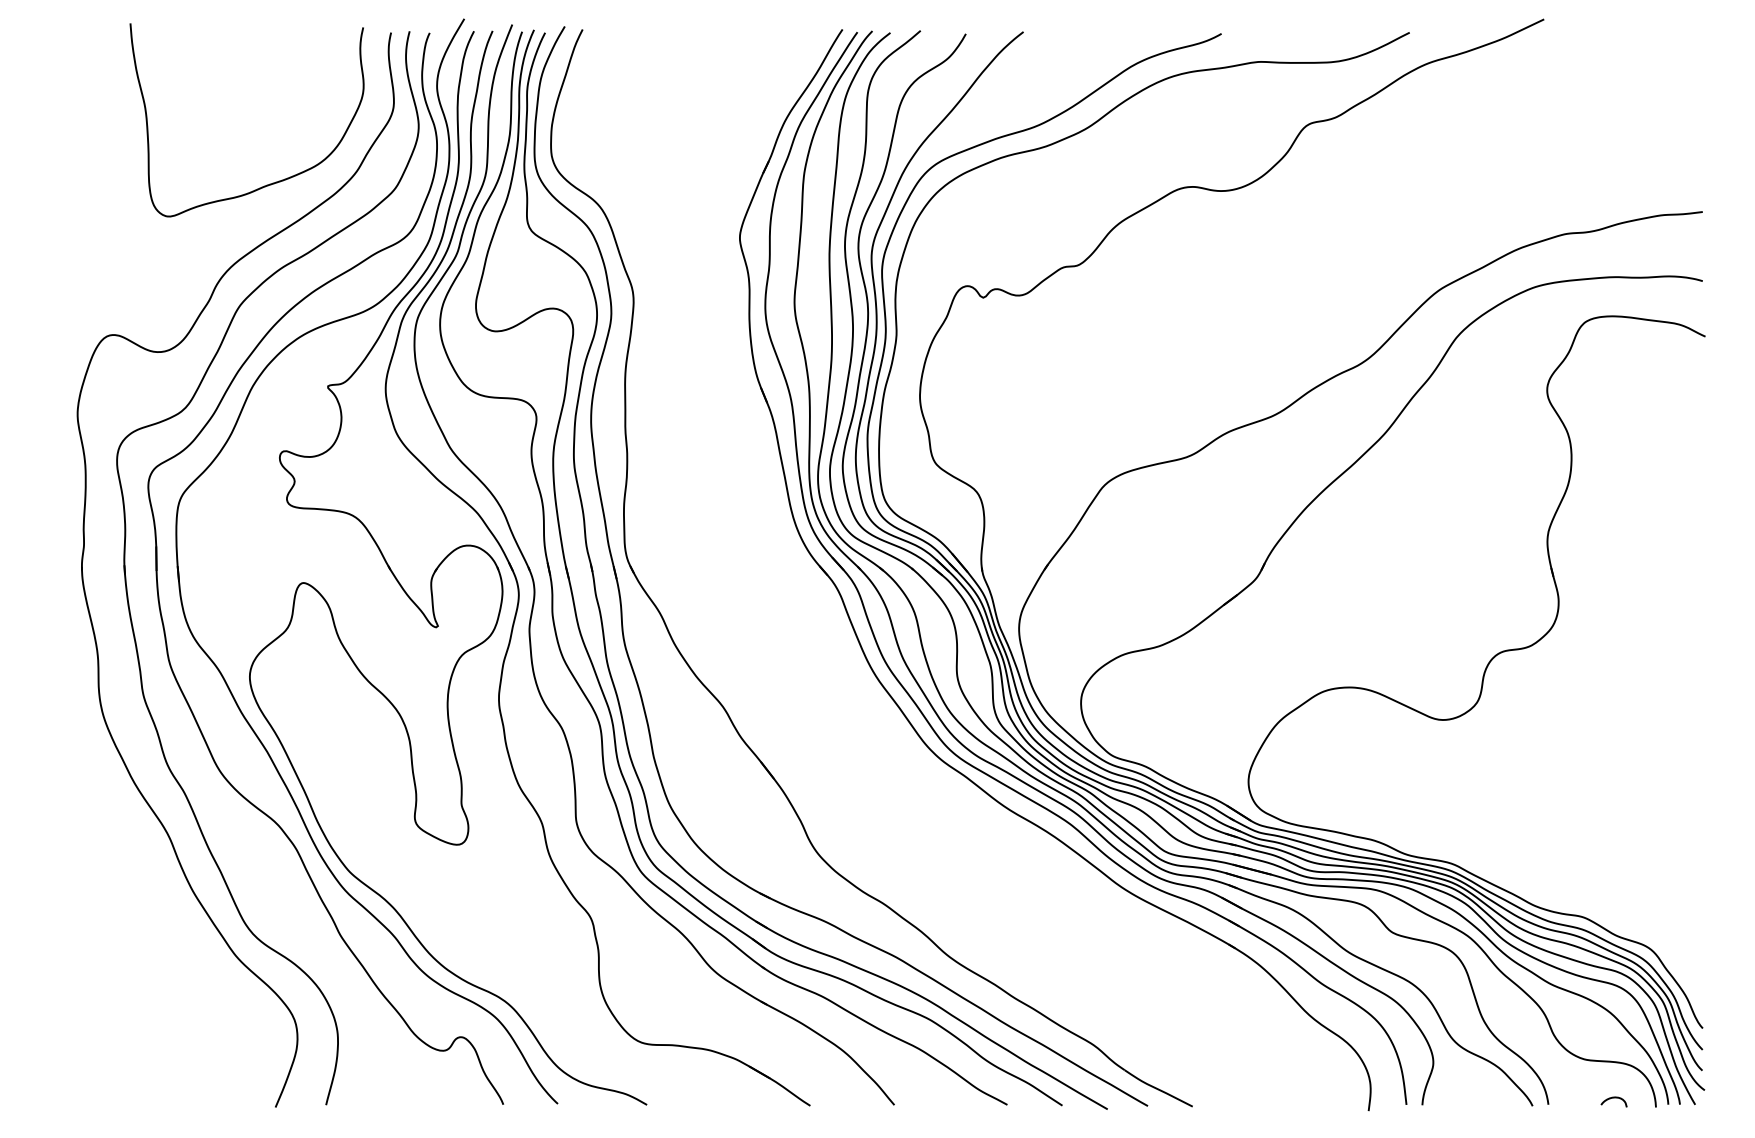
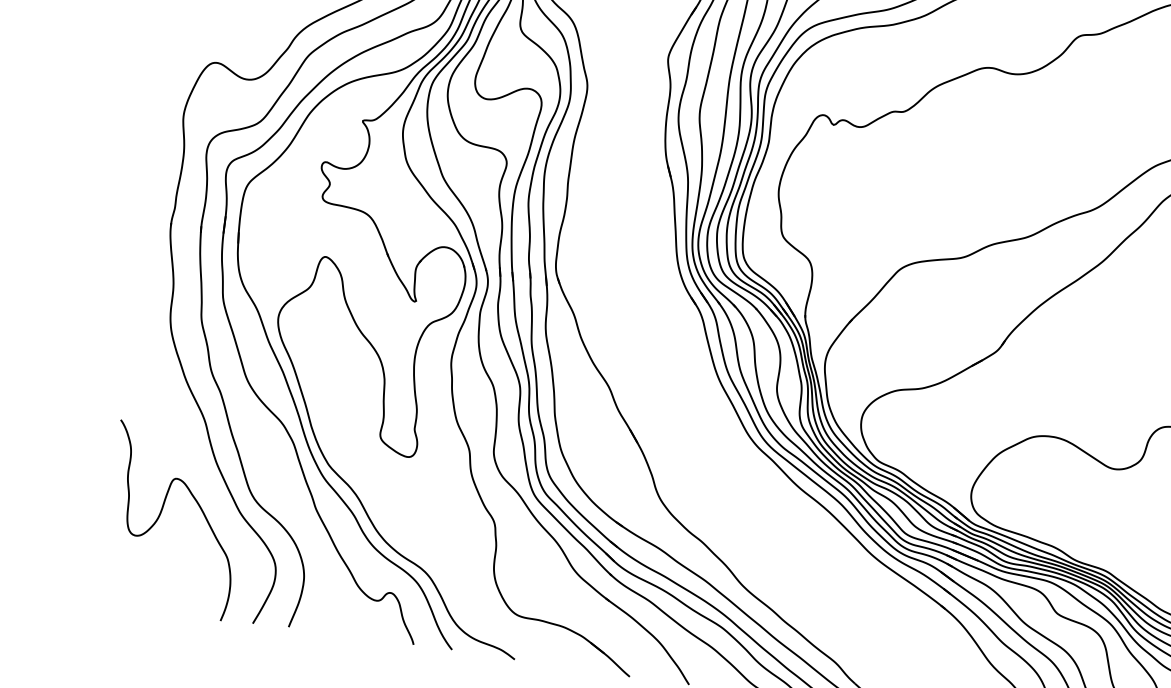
curve: (125, 975) -> (160, 515), added

